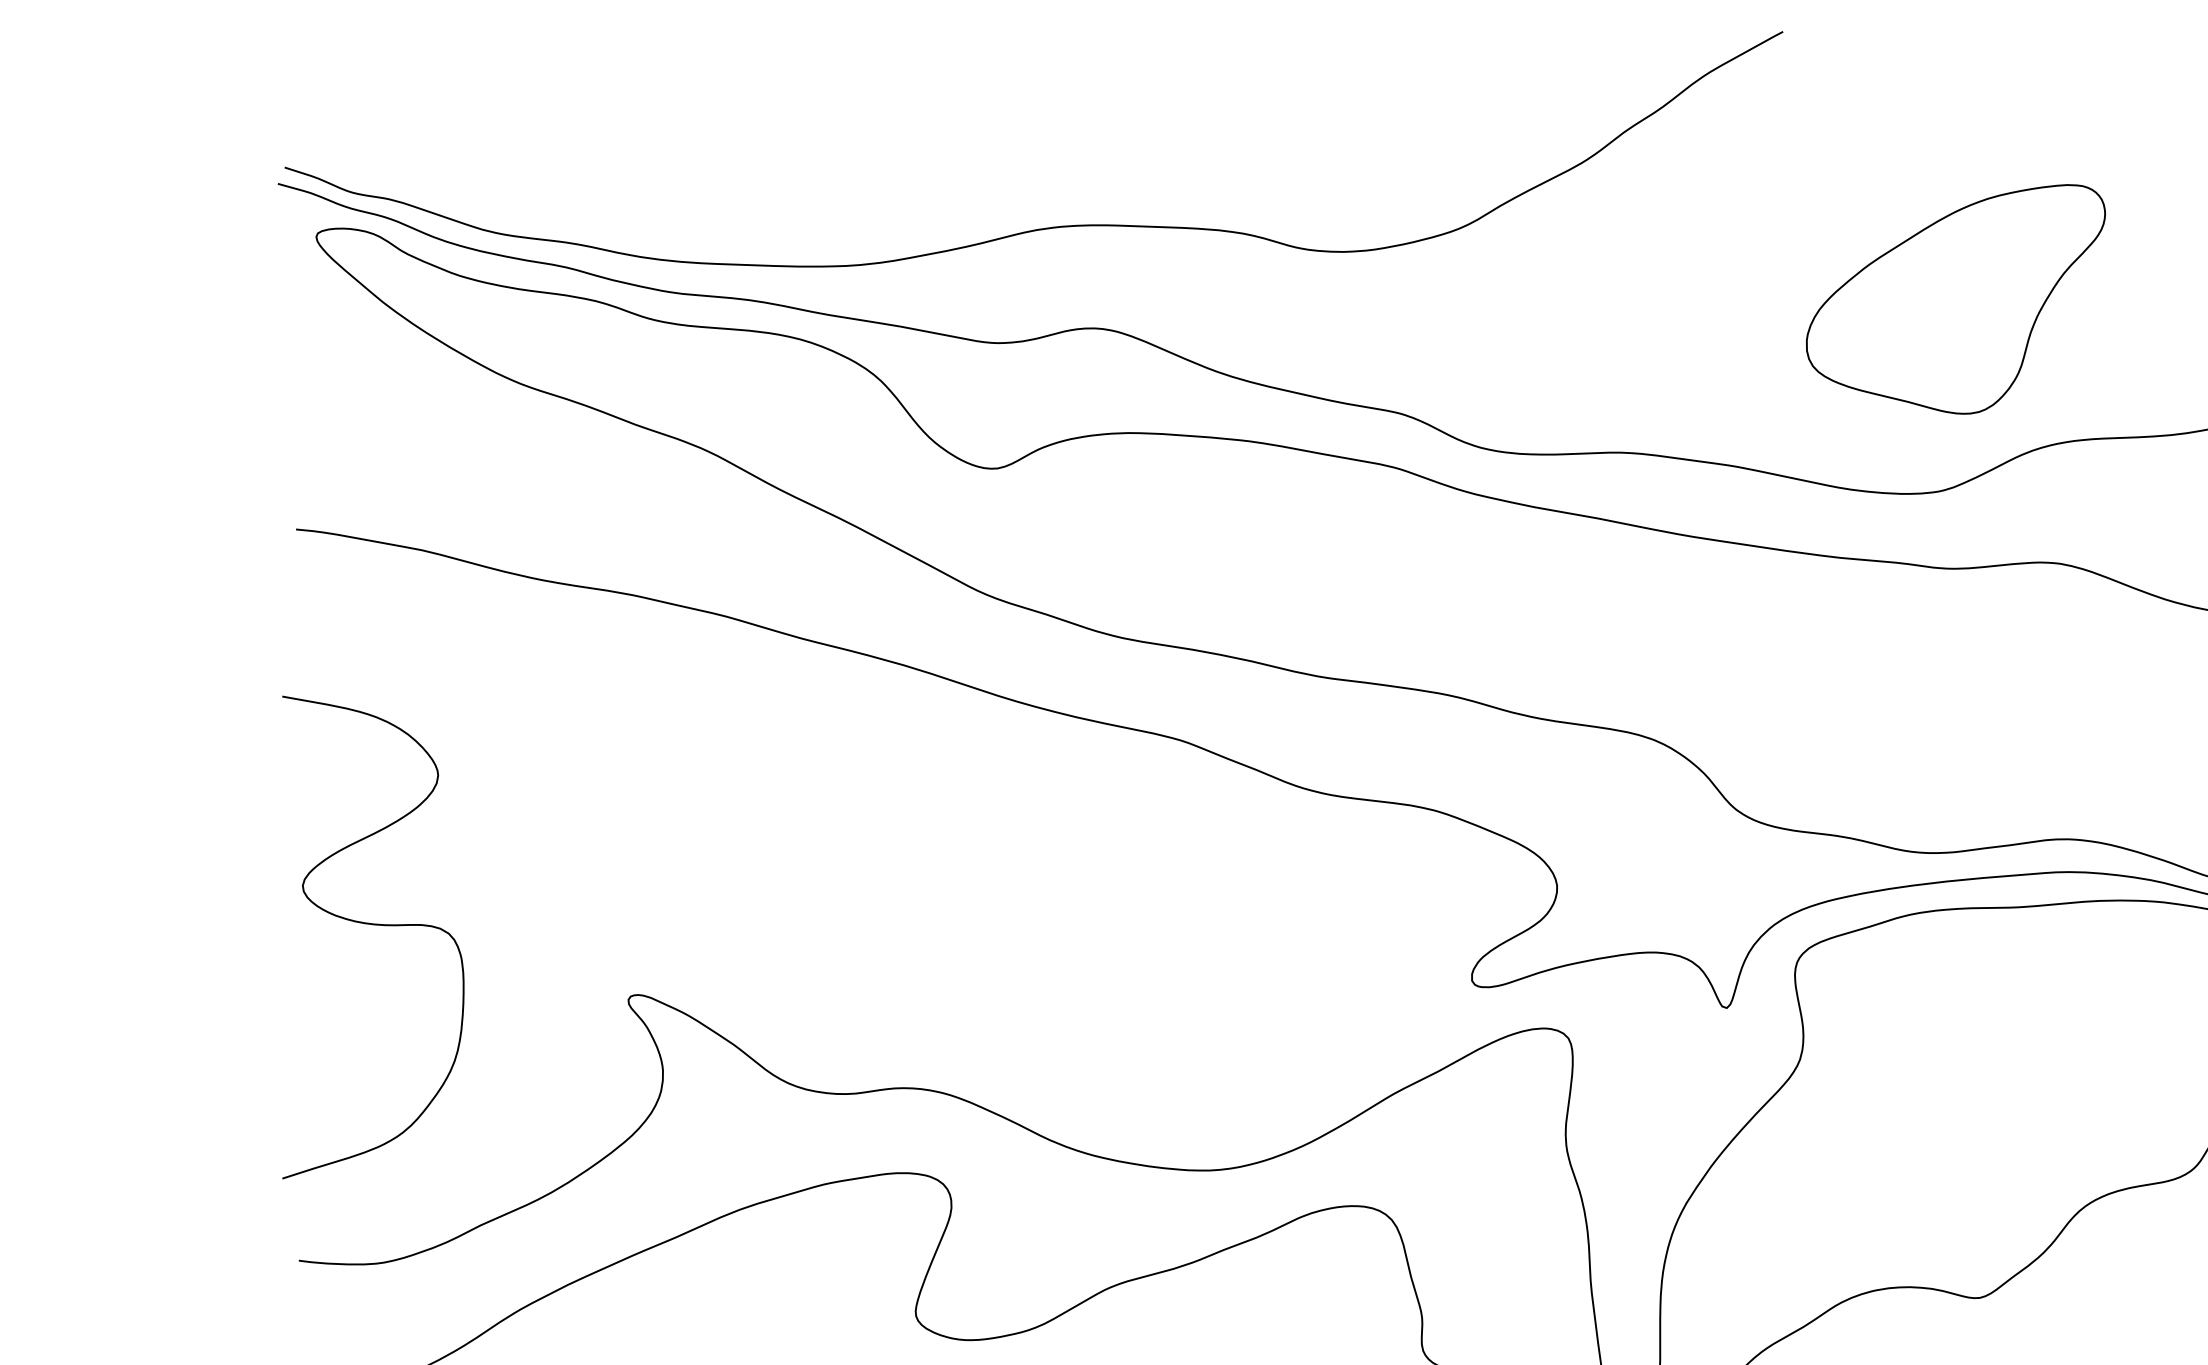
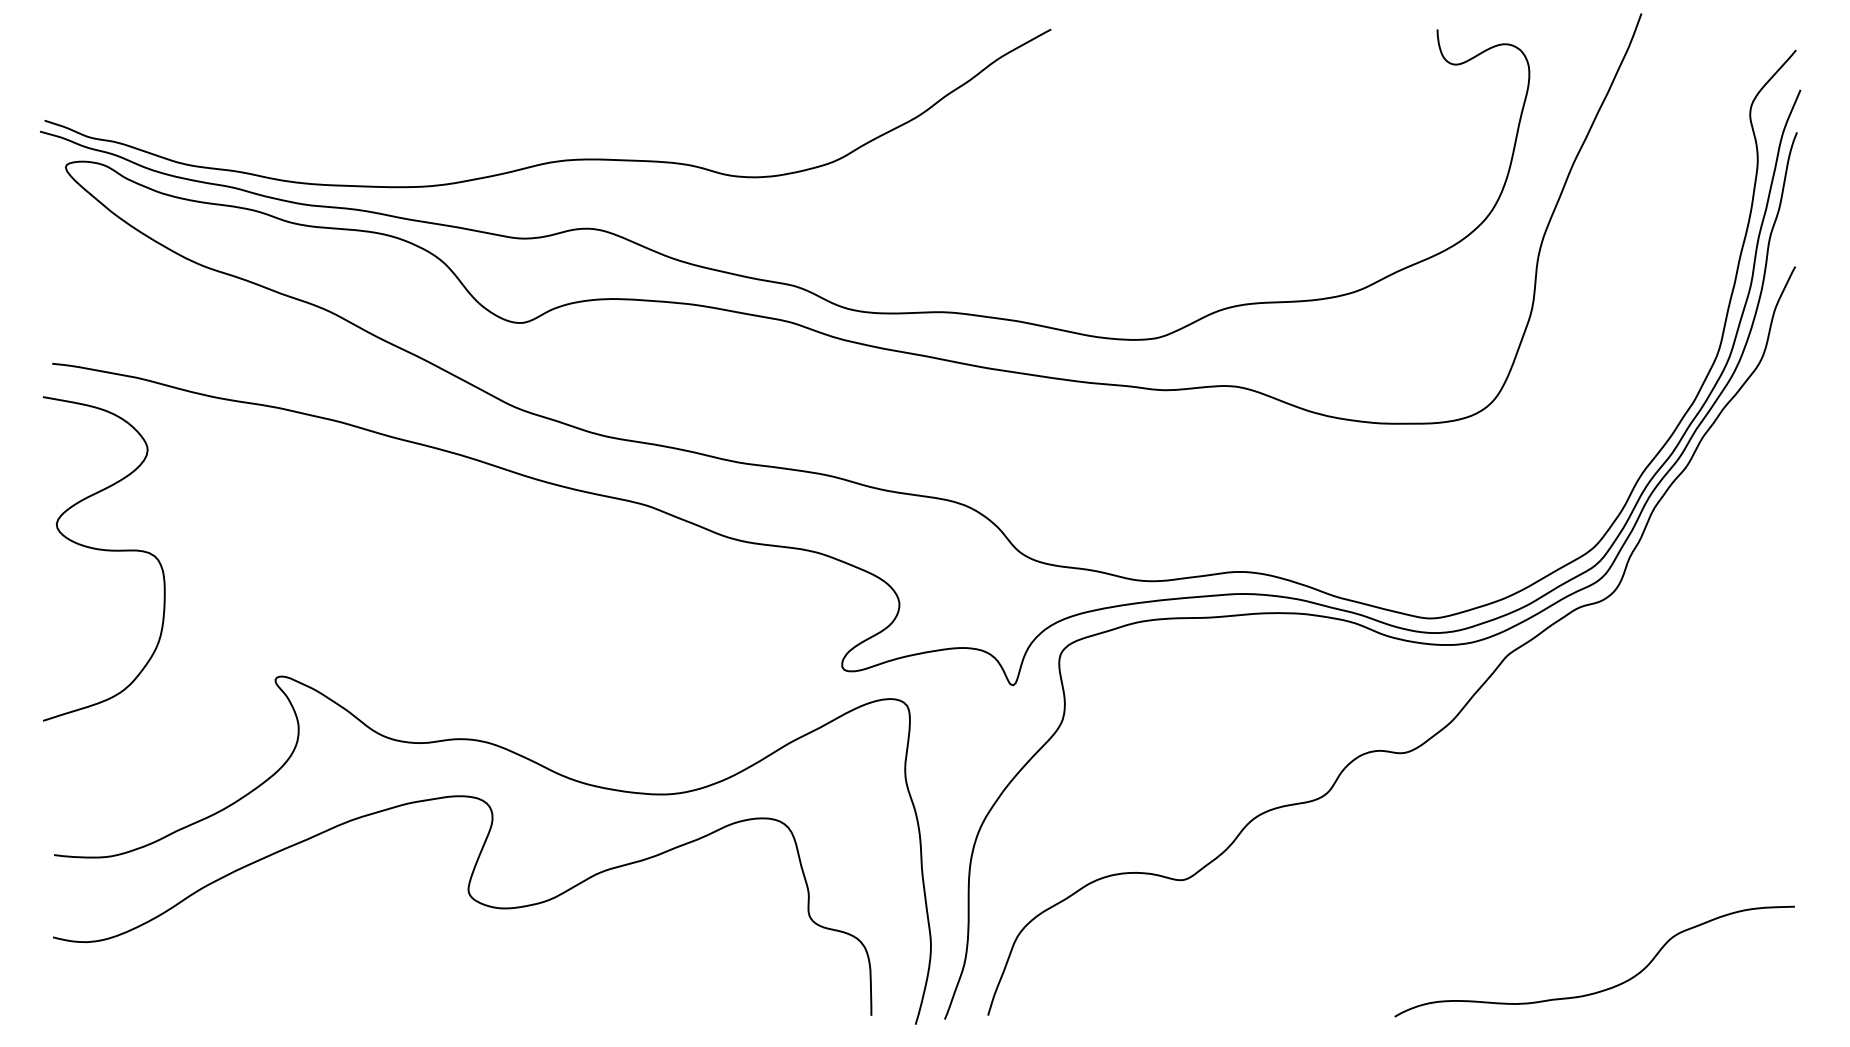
part: (1956, 298) -> (1167, 208), removed
curve: (375, 926) -> (105, 551), moved

